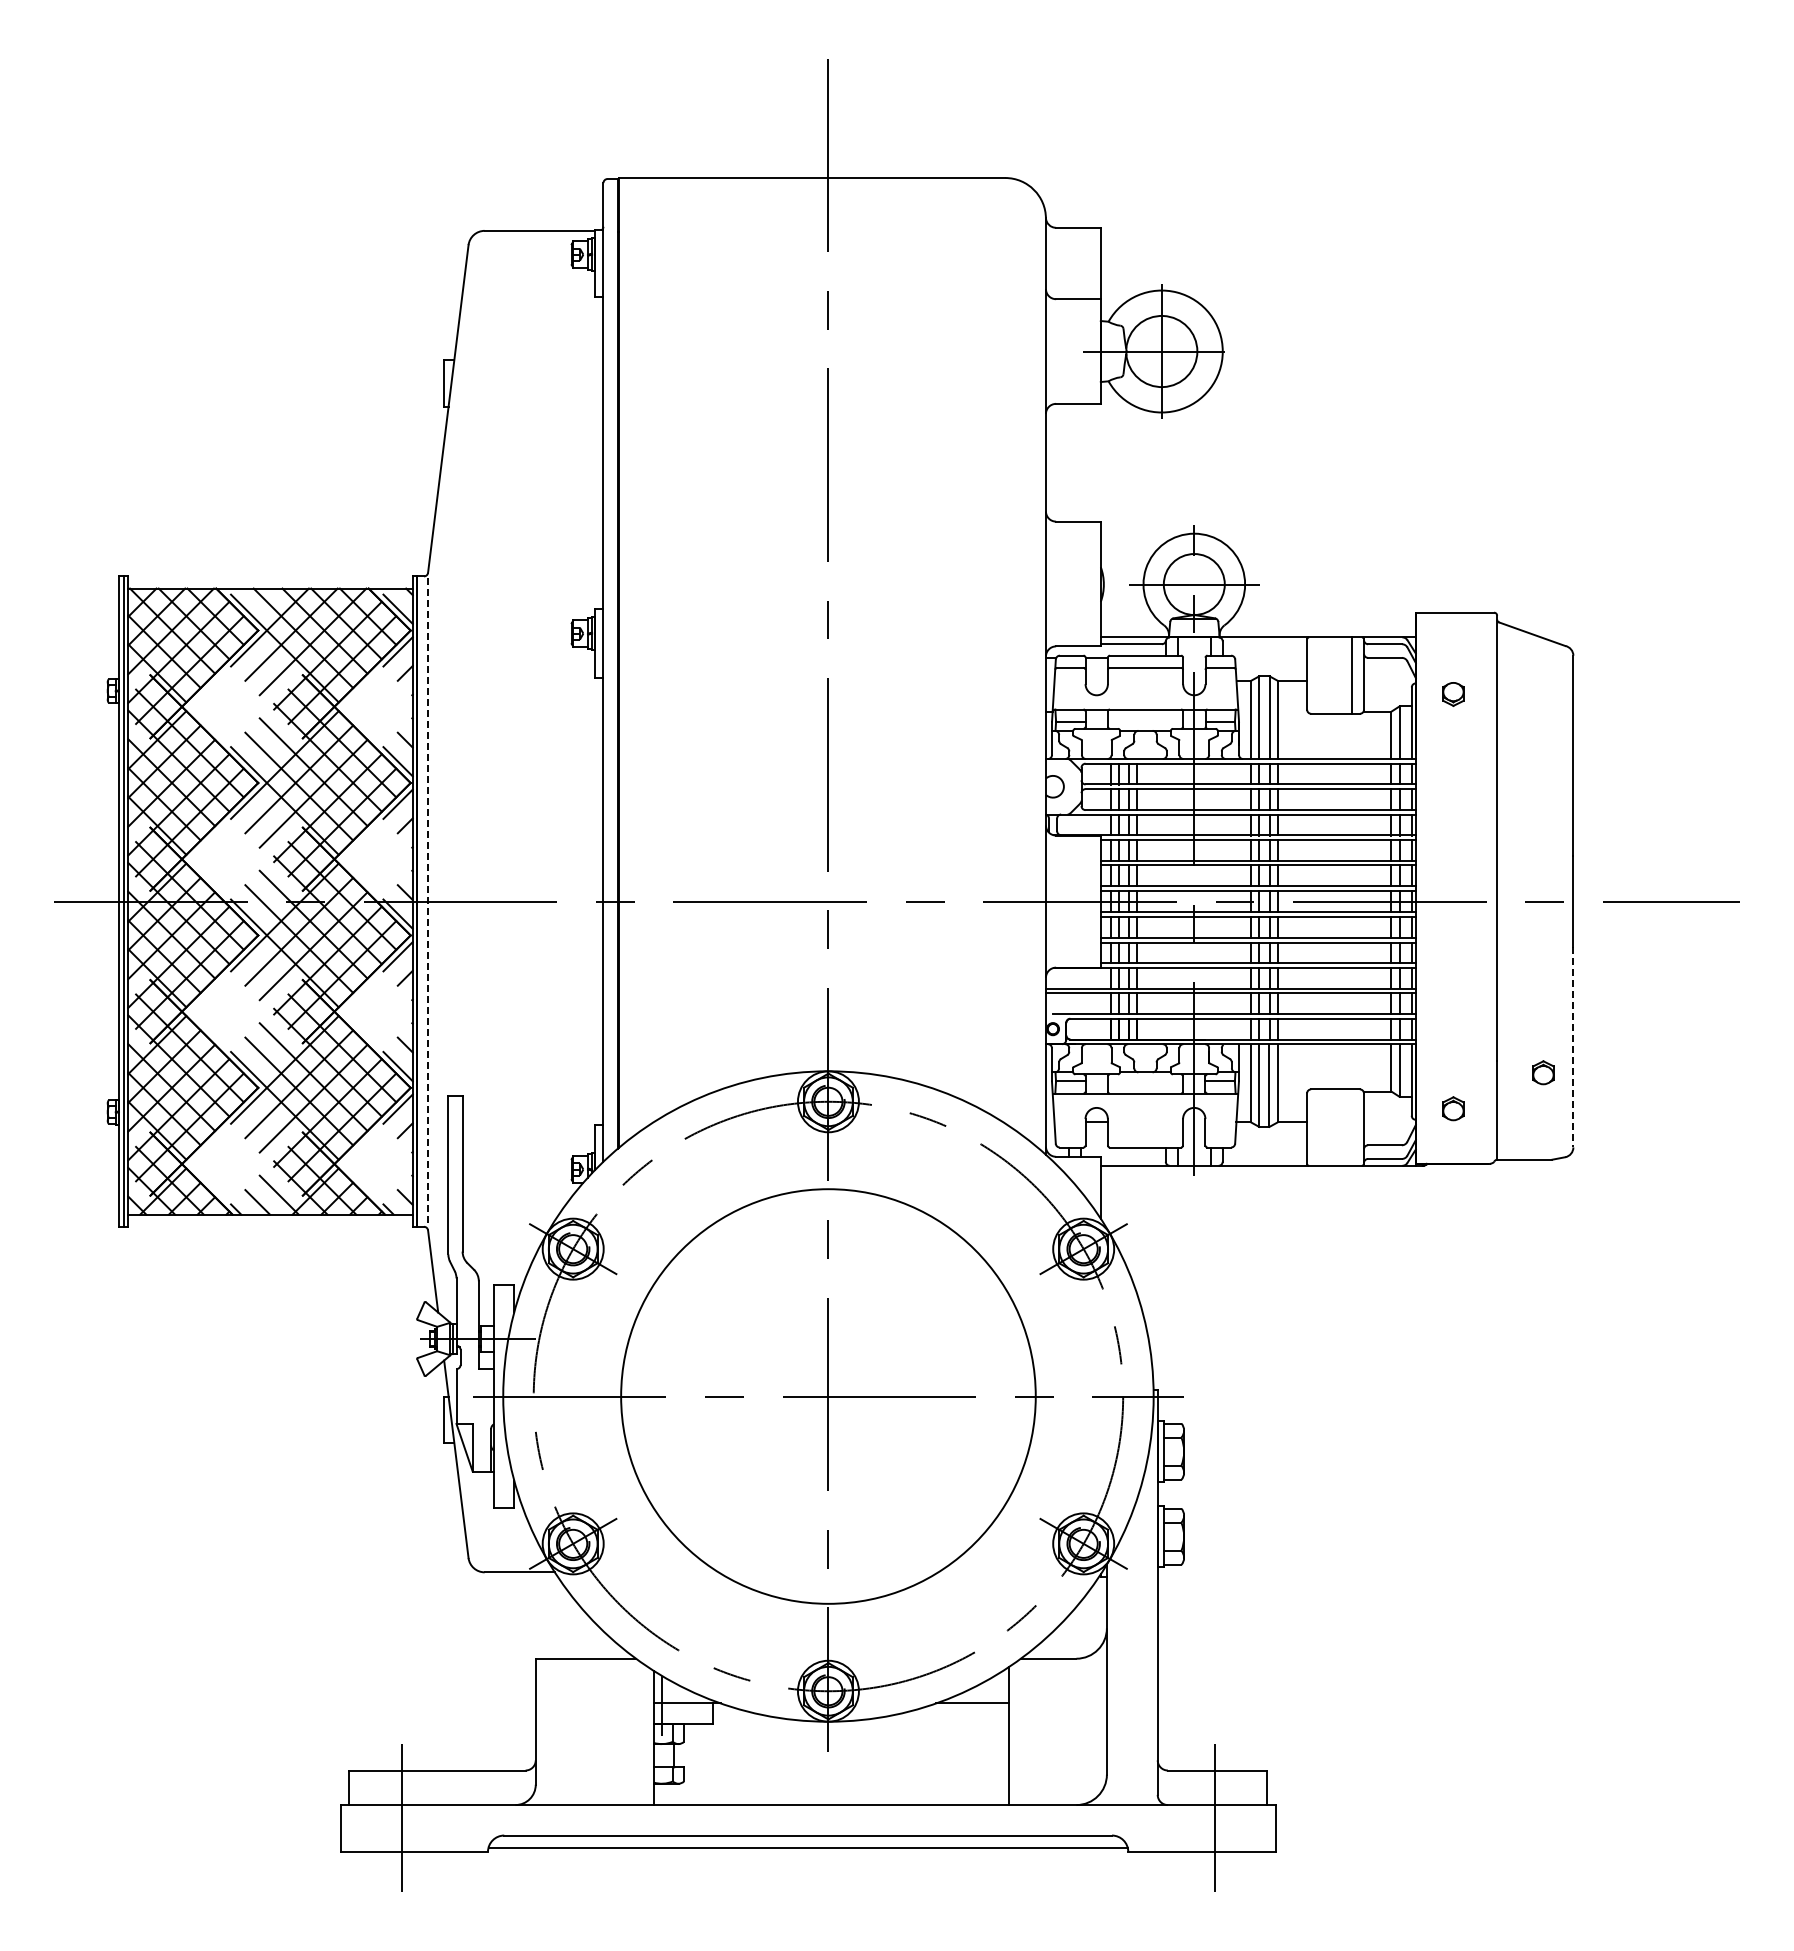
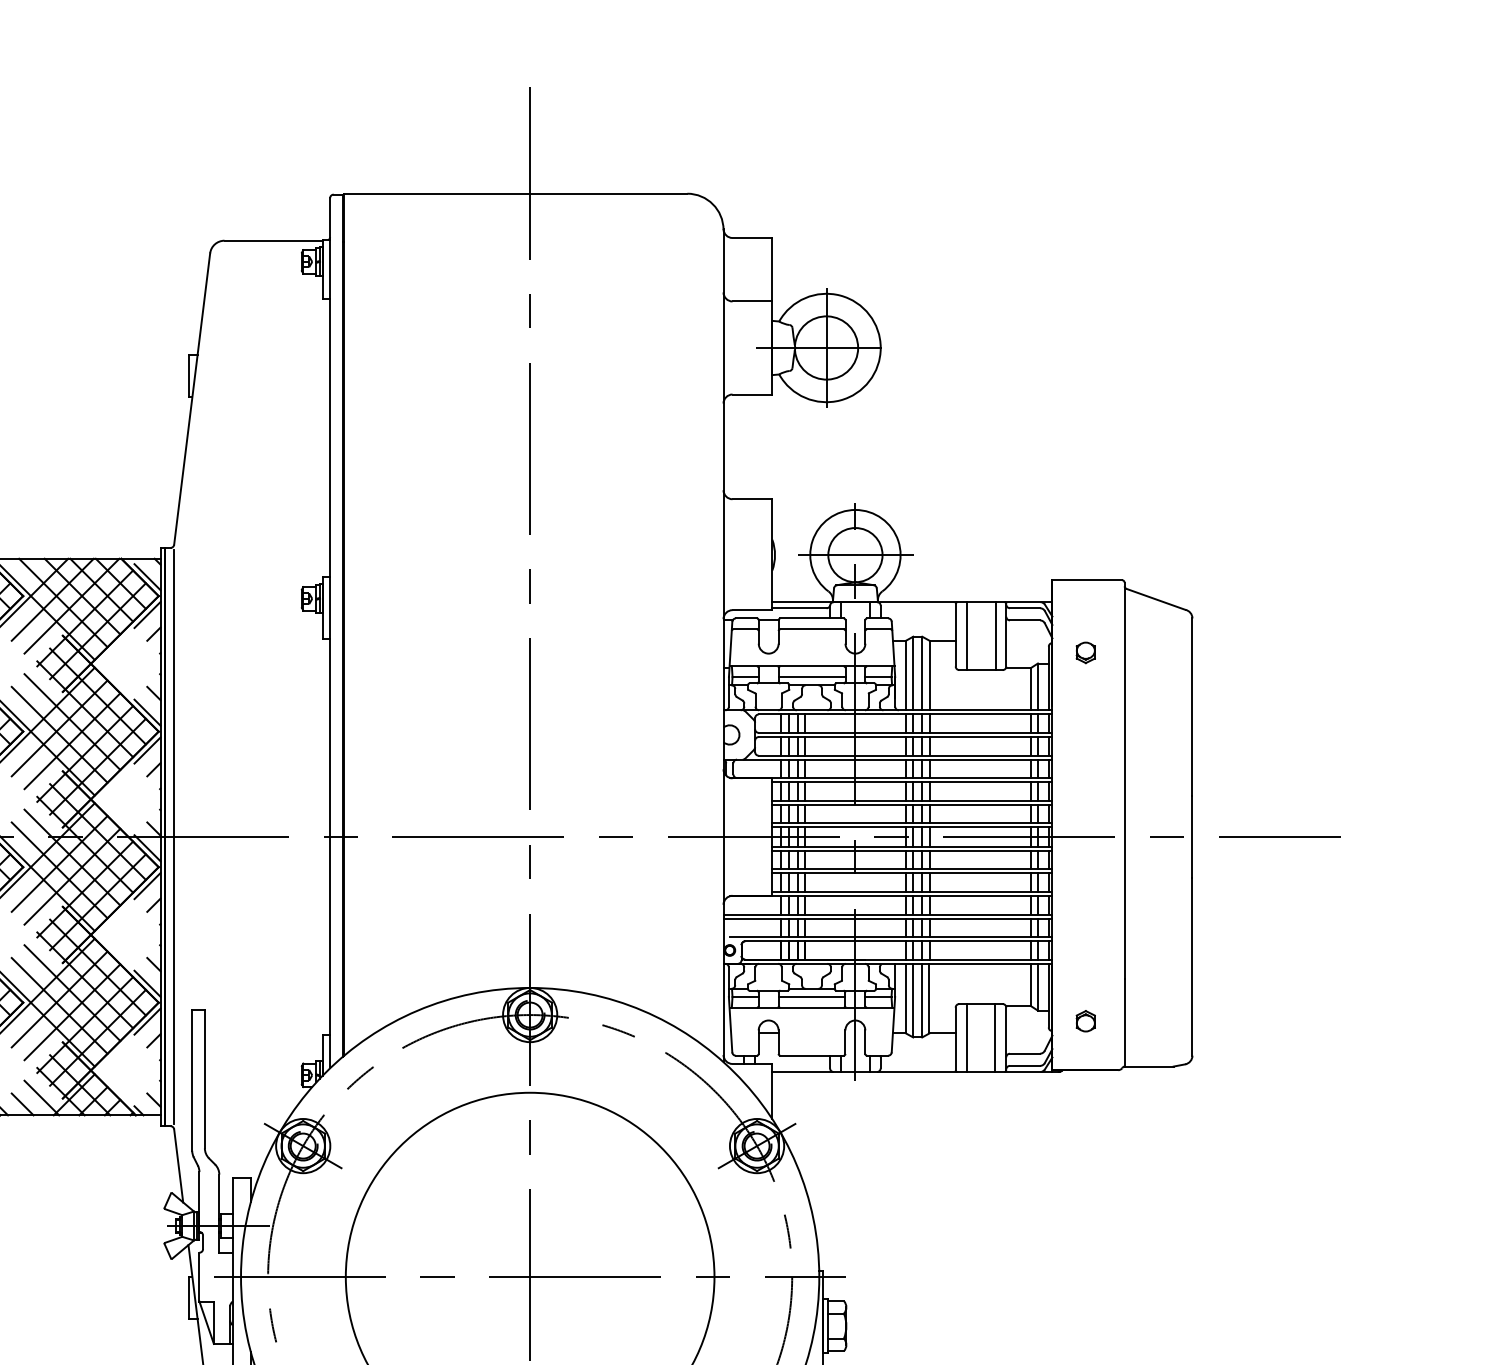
line: (1319, 675) -> (966, 636), added
line: (1145, 721) -> (812, 676), added
line: (427, 902) -> (173, 837), dashed -> solid
line: (1573, 1047) -> (1192, 966), dashed -> solid
part: (1543, 1072) -> (1165, 989), removed
line: (1145, 1081) -> (812, 997), added
line: (1319, 1127) -> (966, 1037), added
line: (1351, 1127) -> (995, 1037), added

